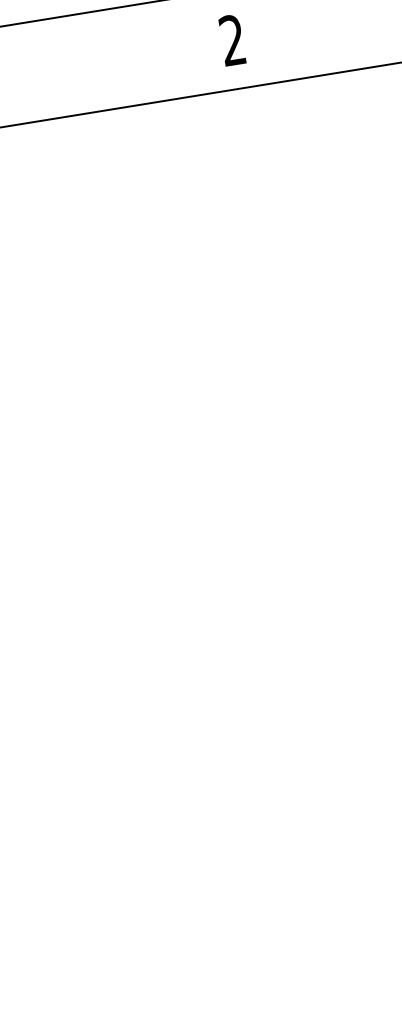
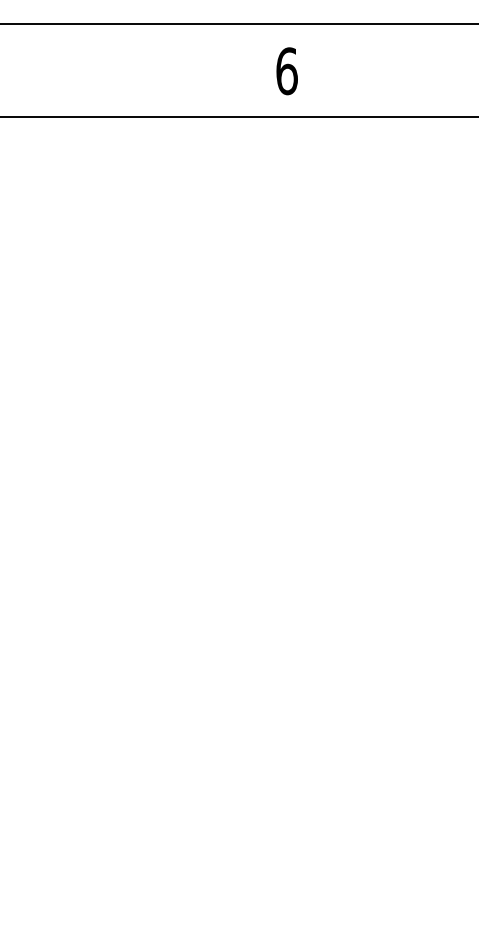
text: (232, 40) -> (286, 71), 2 -> 6

